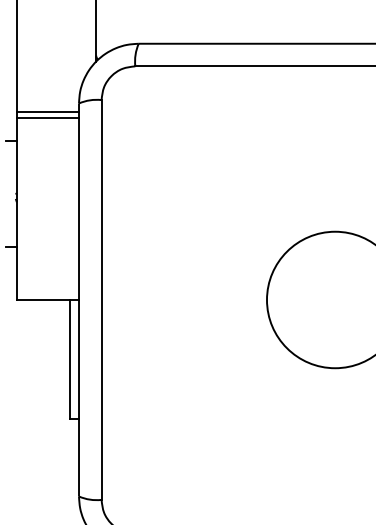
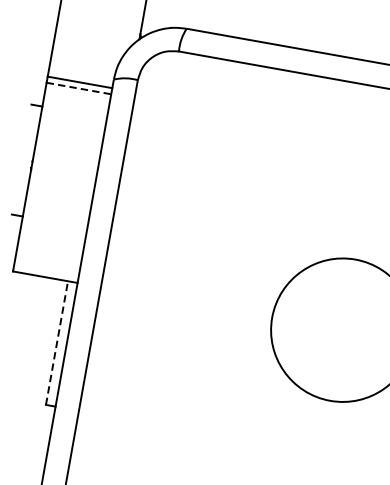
line: (48, 117) -> (79, 88), solid -> dashed
line: (69, 359) -> (56, 342), solid -> dashed

